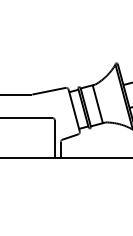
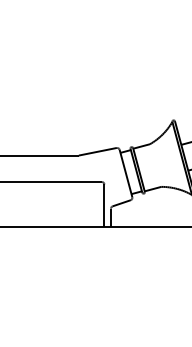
line: (97, 104) -> (152, 166), removed

